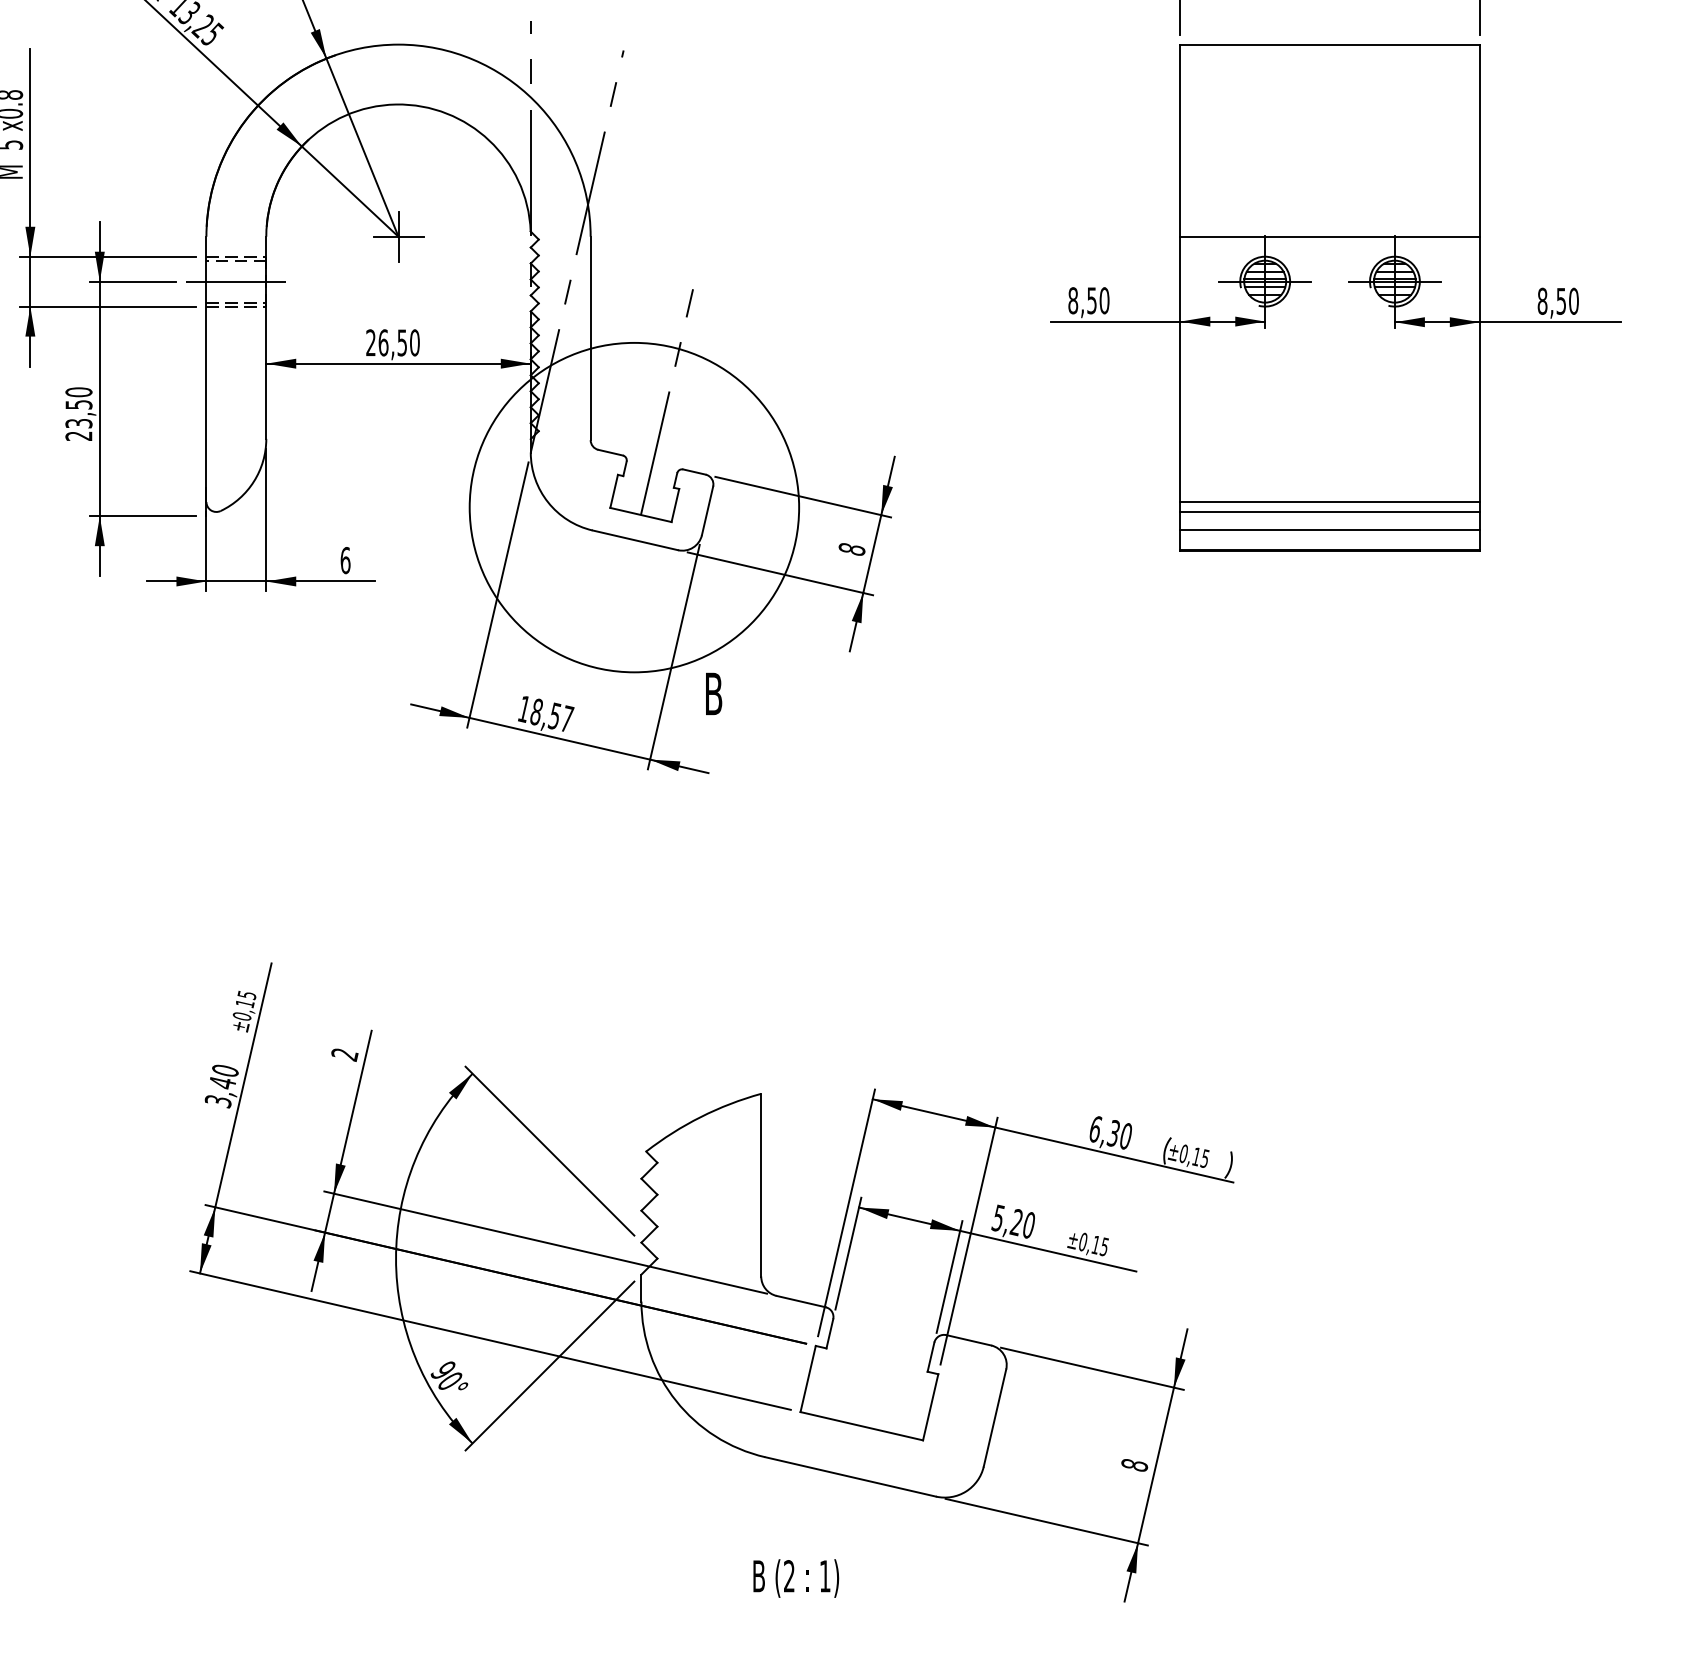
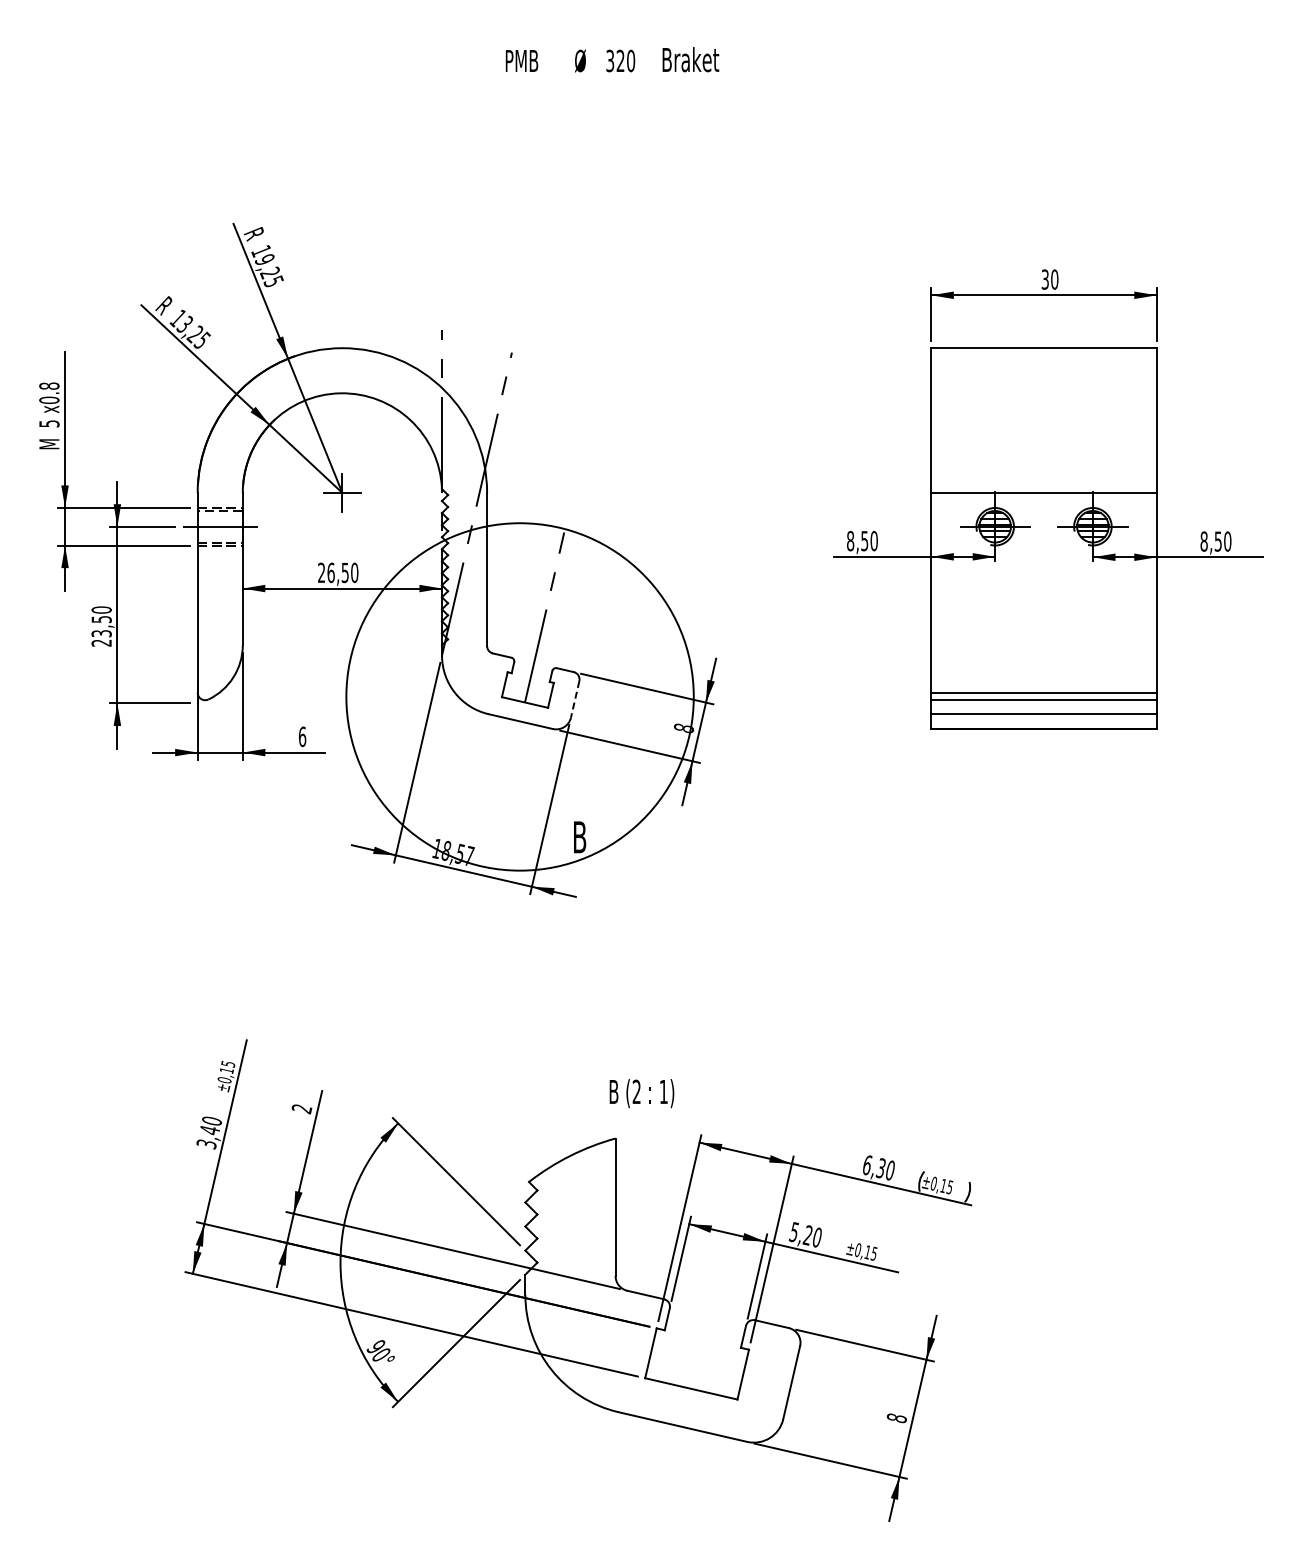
circle: (634, 507) -> (520, 696), size x1.4
line: (707, 511) -> (575, 699), solid -> dashed
text: (795, 1578) -> (641, 1093), moved

